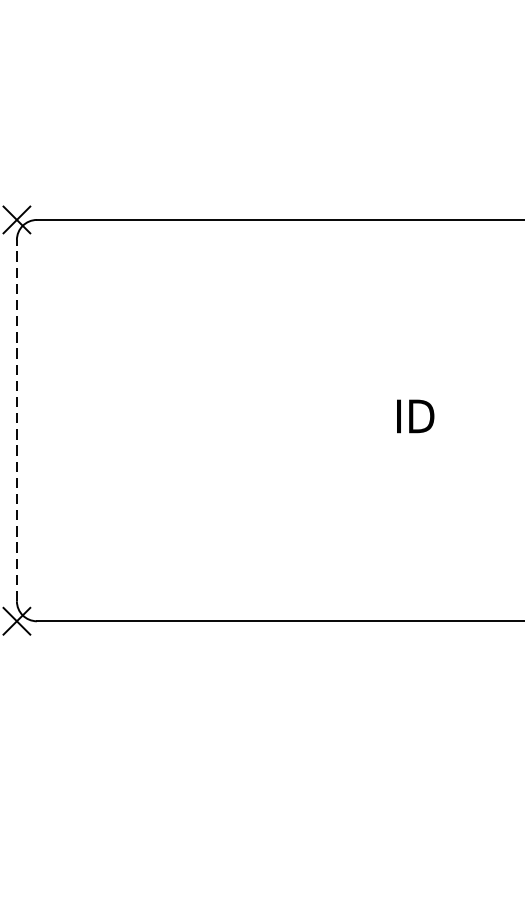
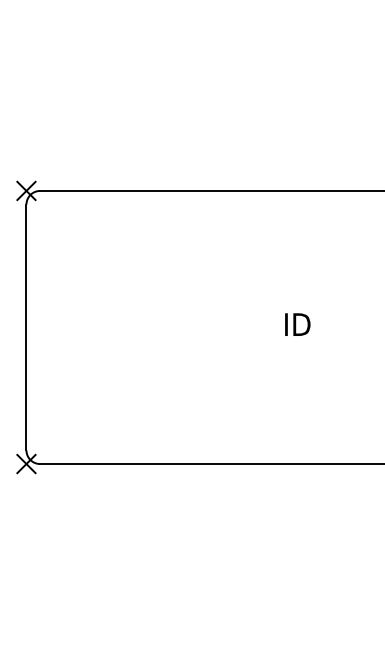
line: (16, 420) -> (26, 327), dashed -> solid

